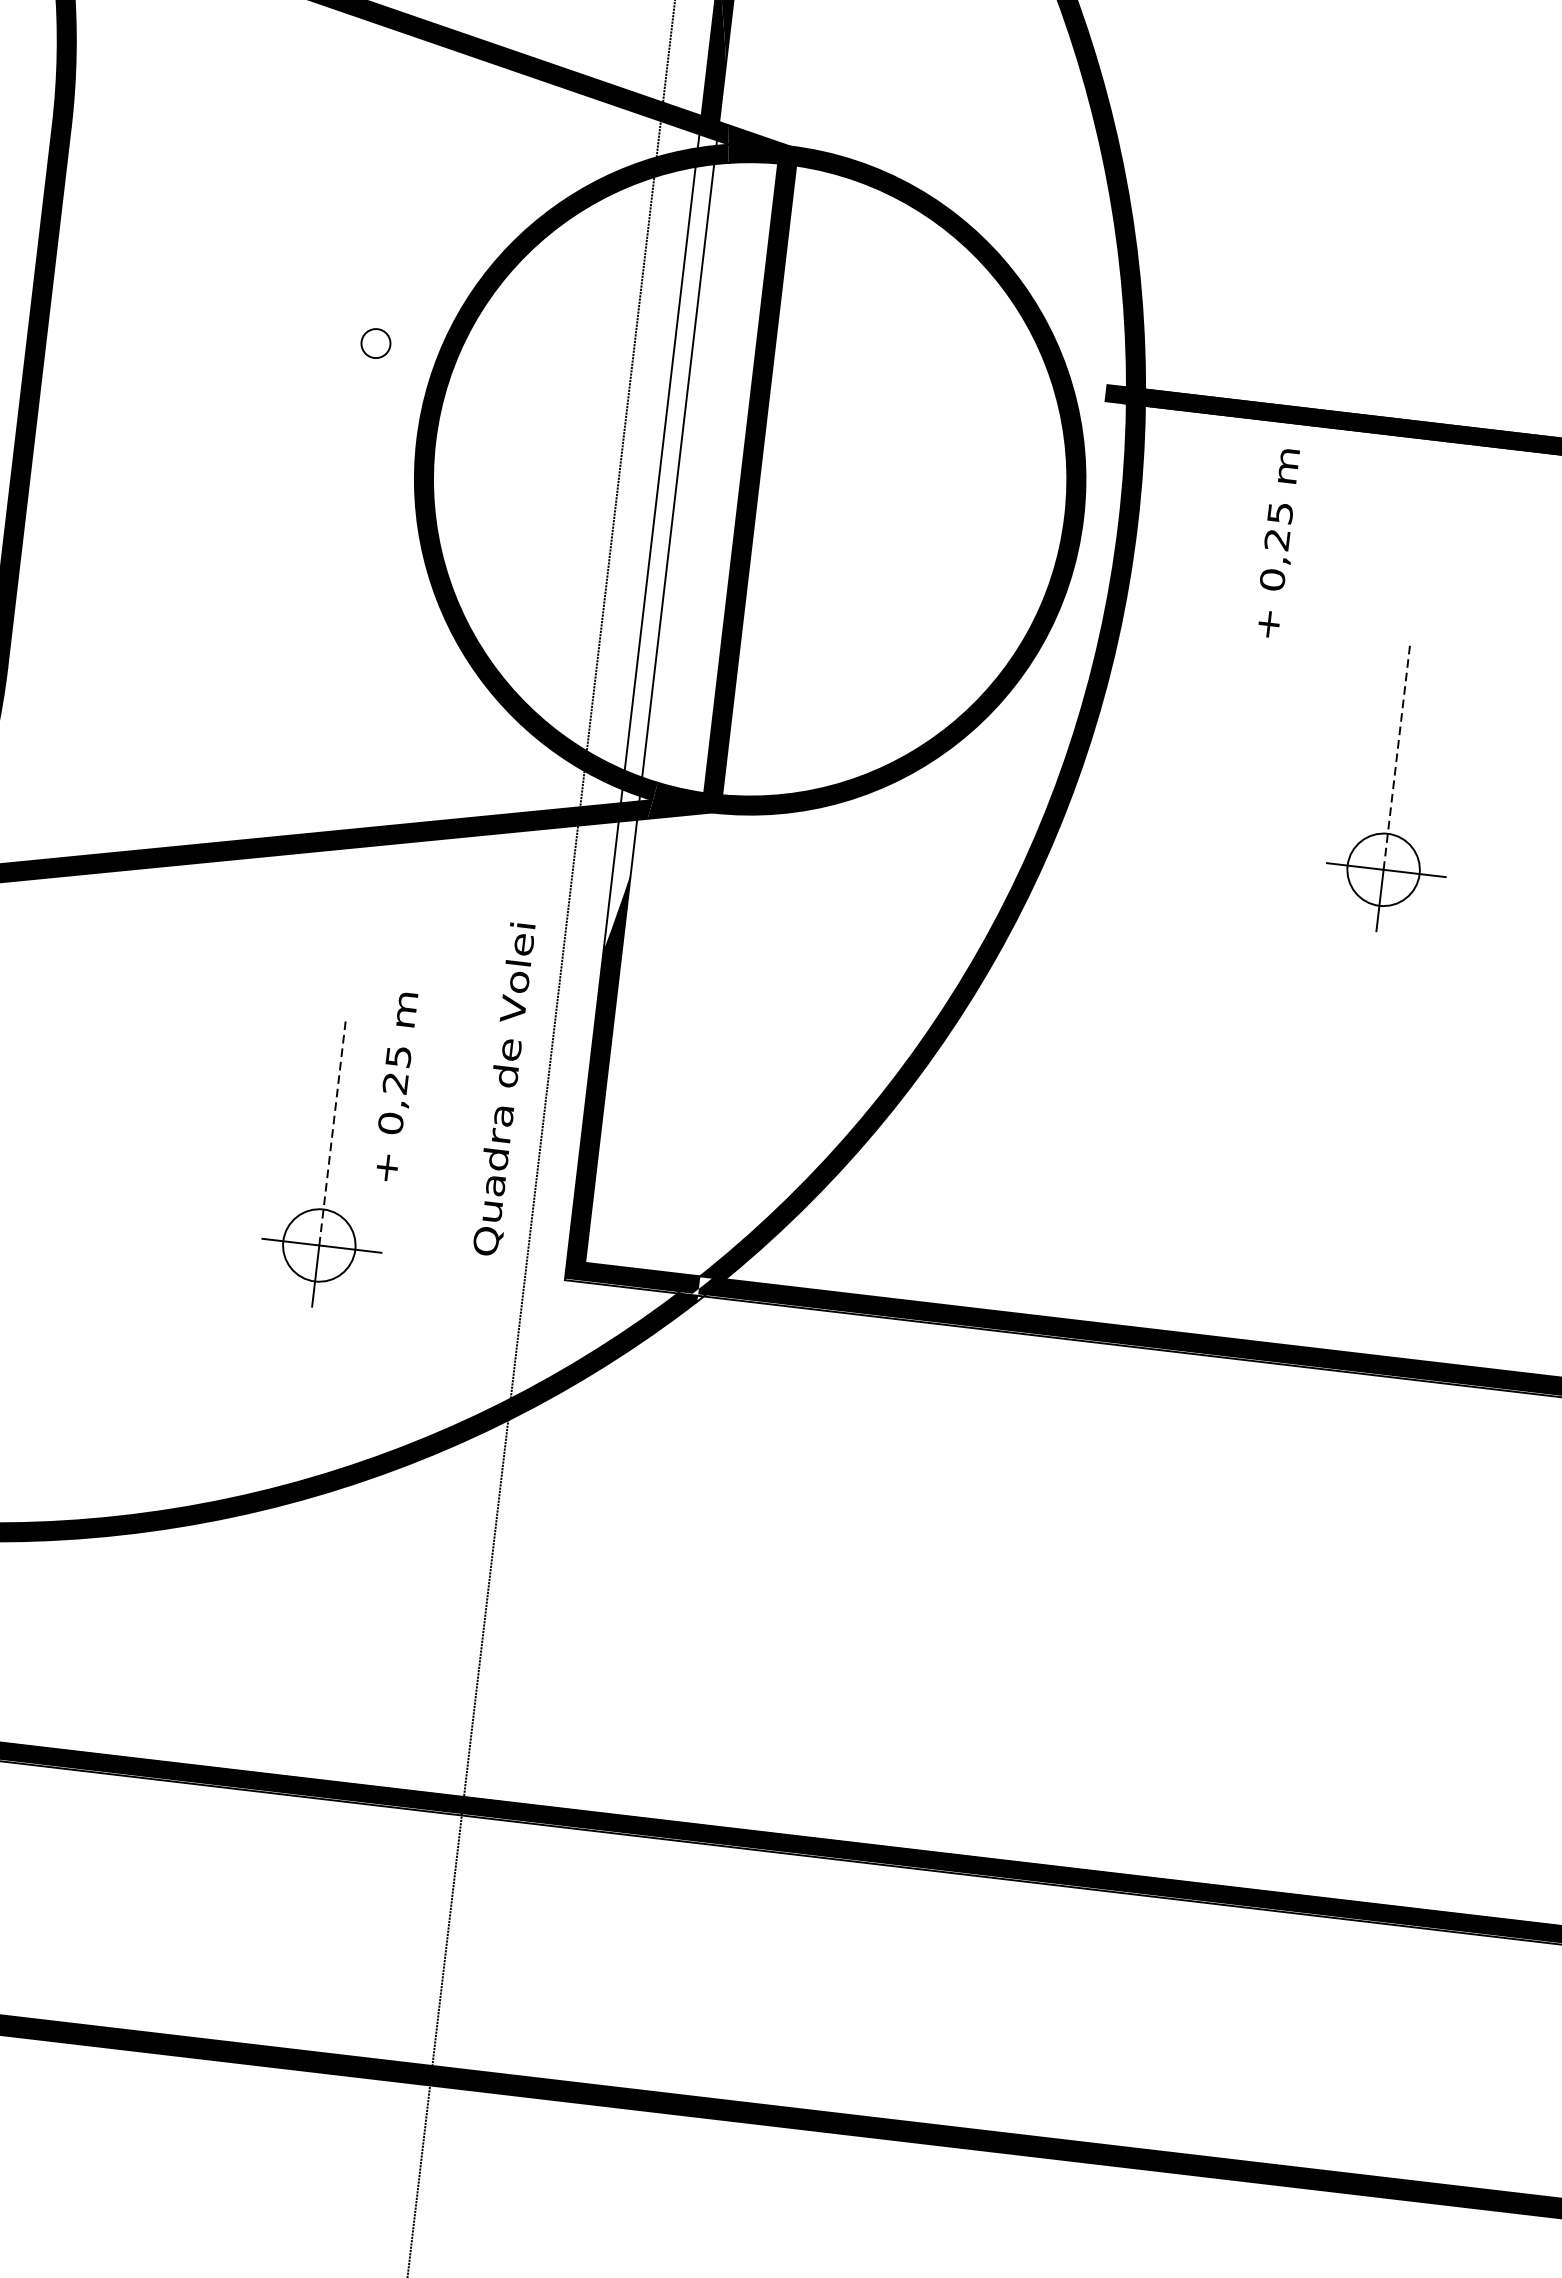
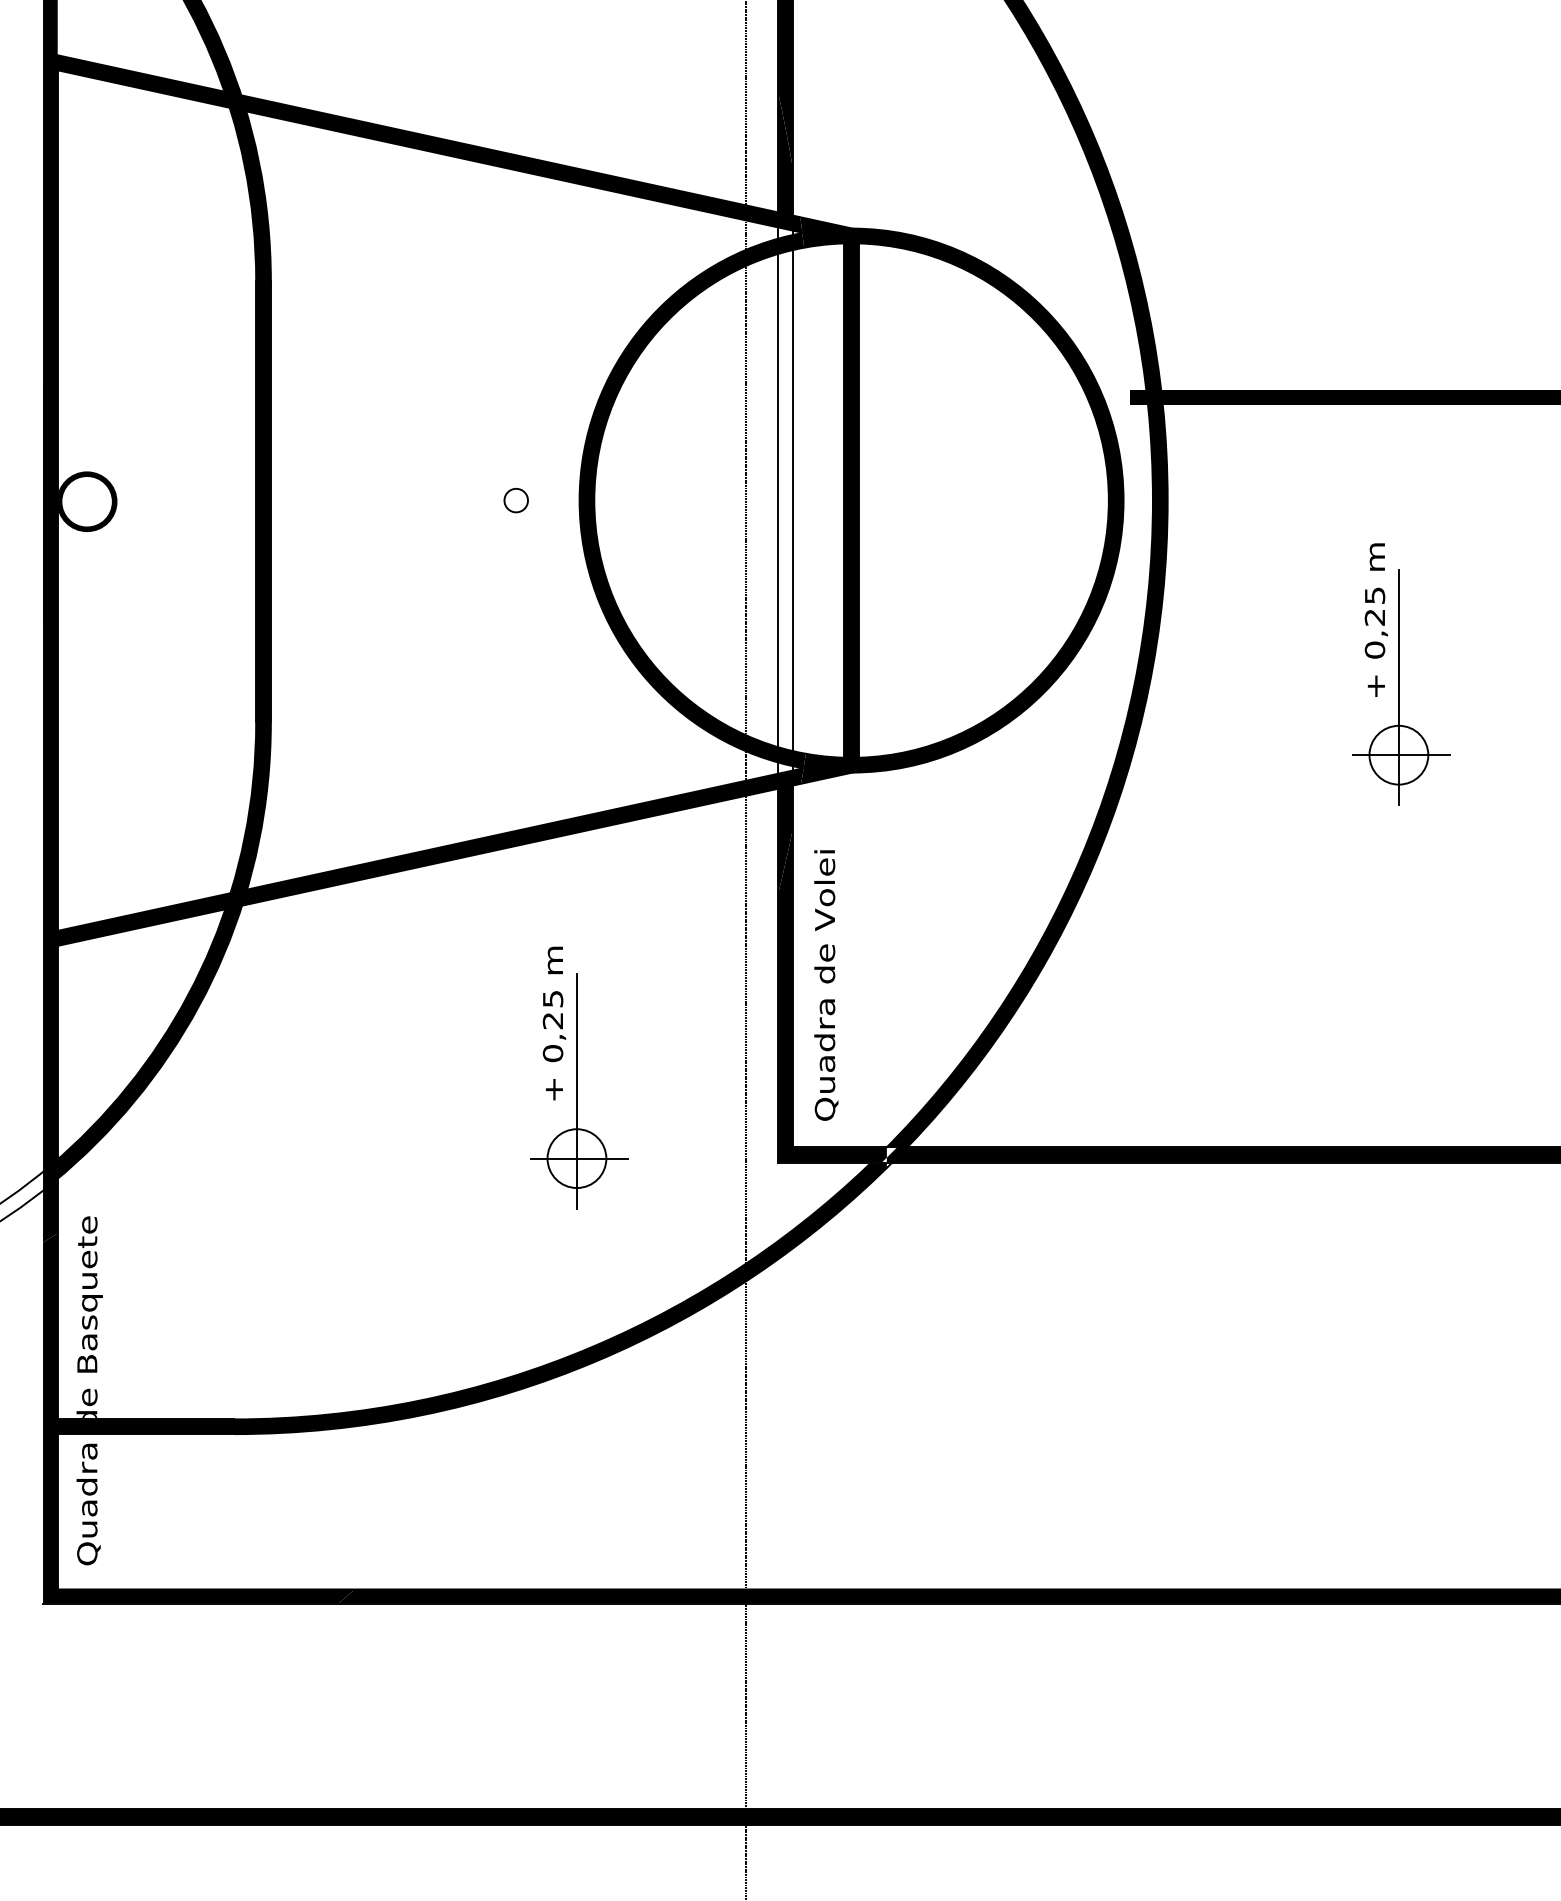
circle: (375, 343) -> (515, 500), moved
text: (1277, 542) -> (1375, 619), moved
line: (1396, 756) -> (1398, 662), dashed -> solid
fill: (620, 884) -> (785, 839), added
text: (396, 1086) -> (554, 1023), moved
text: (505, 1089) -> (826, 985), moved
line: (332, 1132) -> (576, 1066), dashed -> solid

